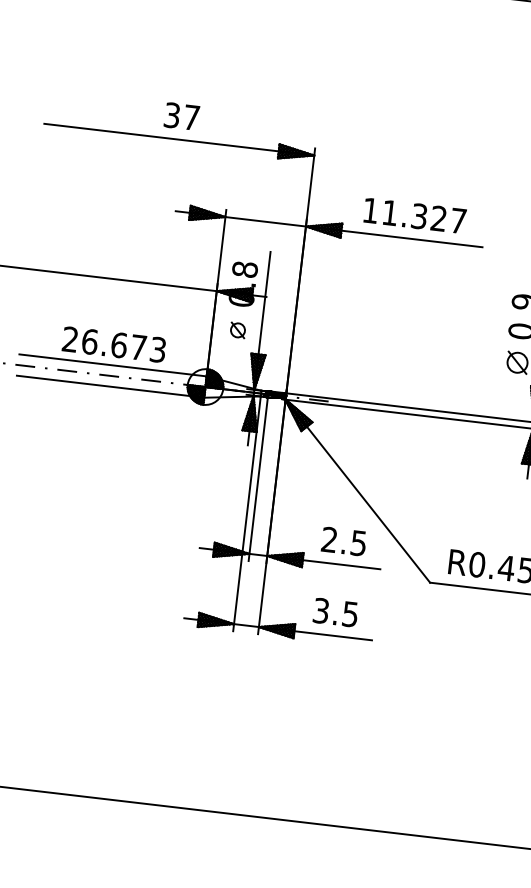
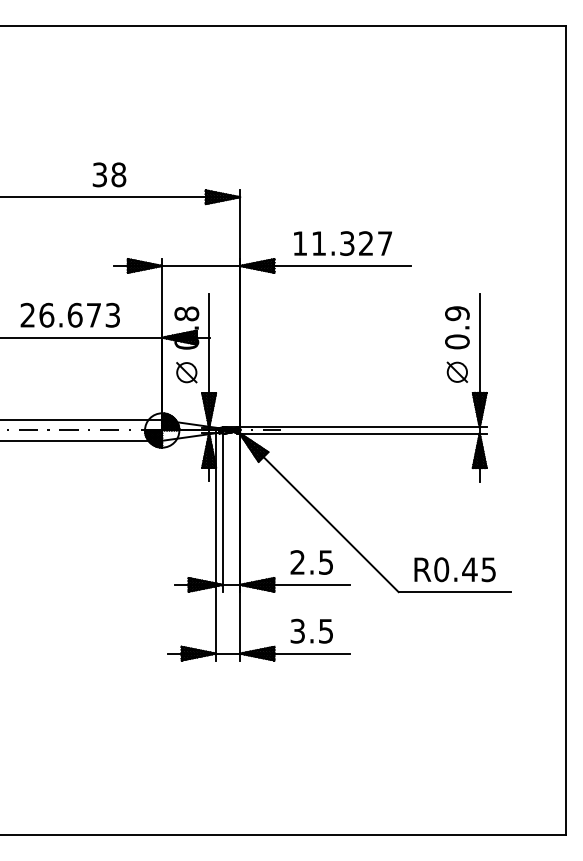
text: (191, 117) -> (118, 174), 37 -> 38
part: (237, 330) -> (186, 372), size x1.43
text: (113, 343) -> (69, 314), moved

